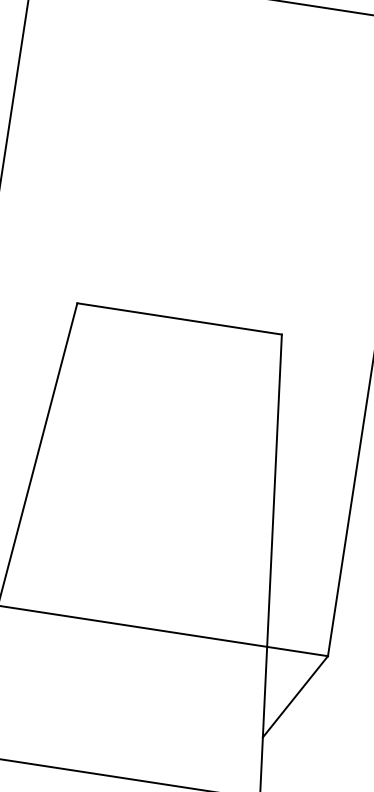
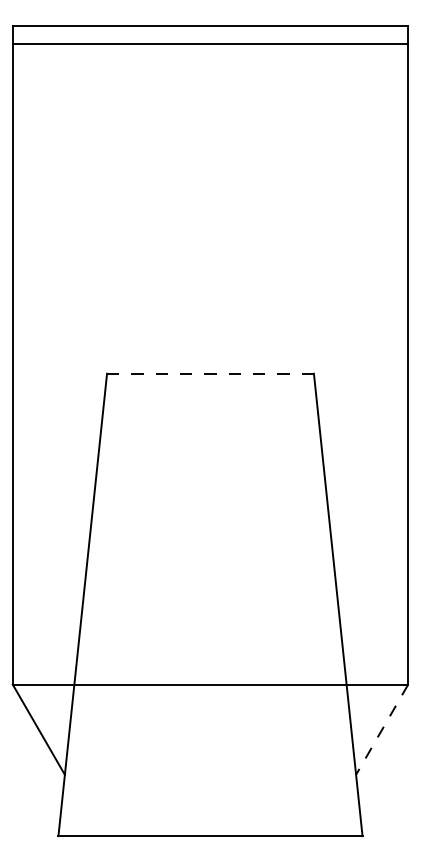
line: (179, 318) -> (210, 373), solid -> dashed
line: (294, 697) -> (381, 730), solid -> dashed

